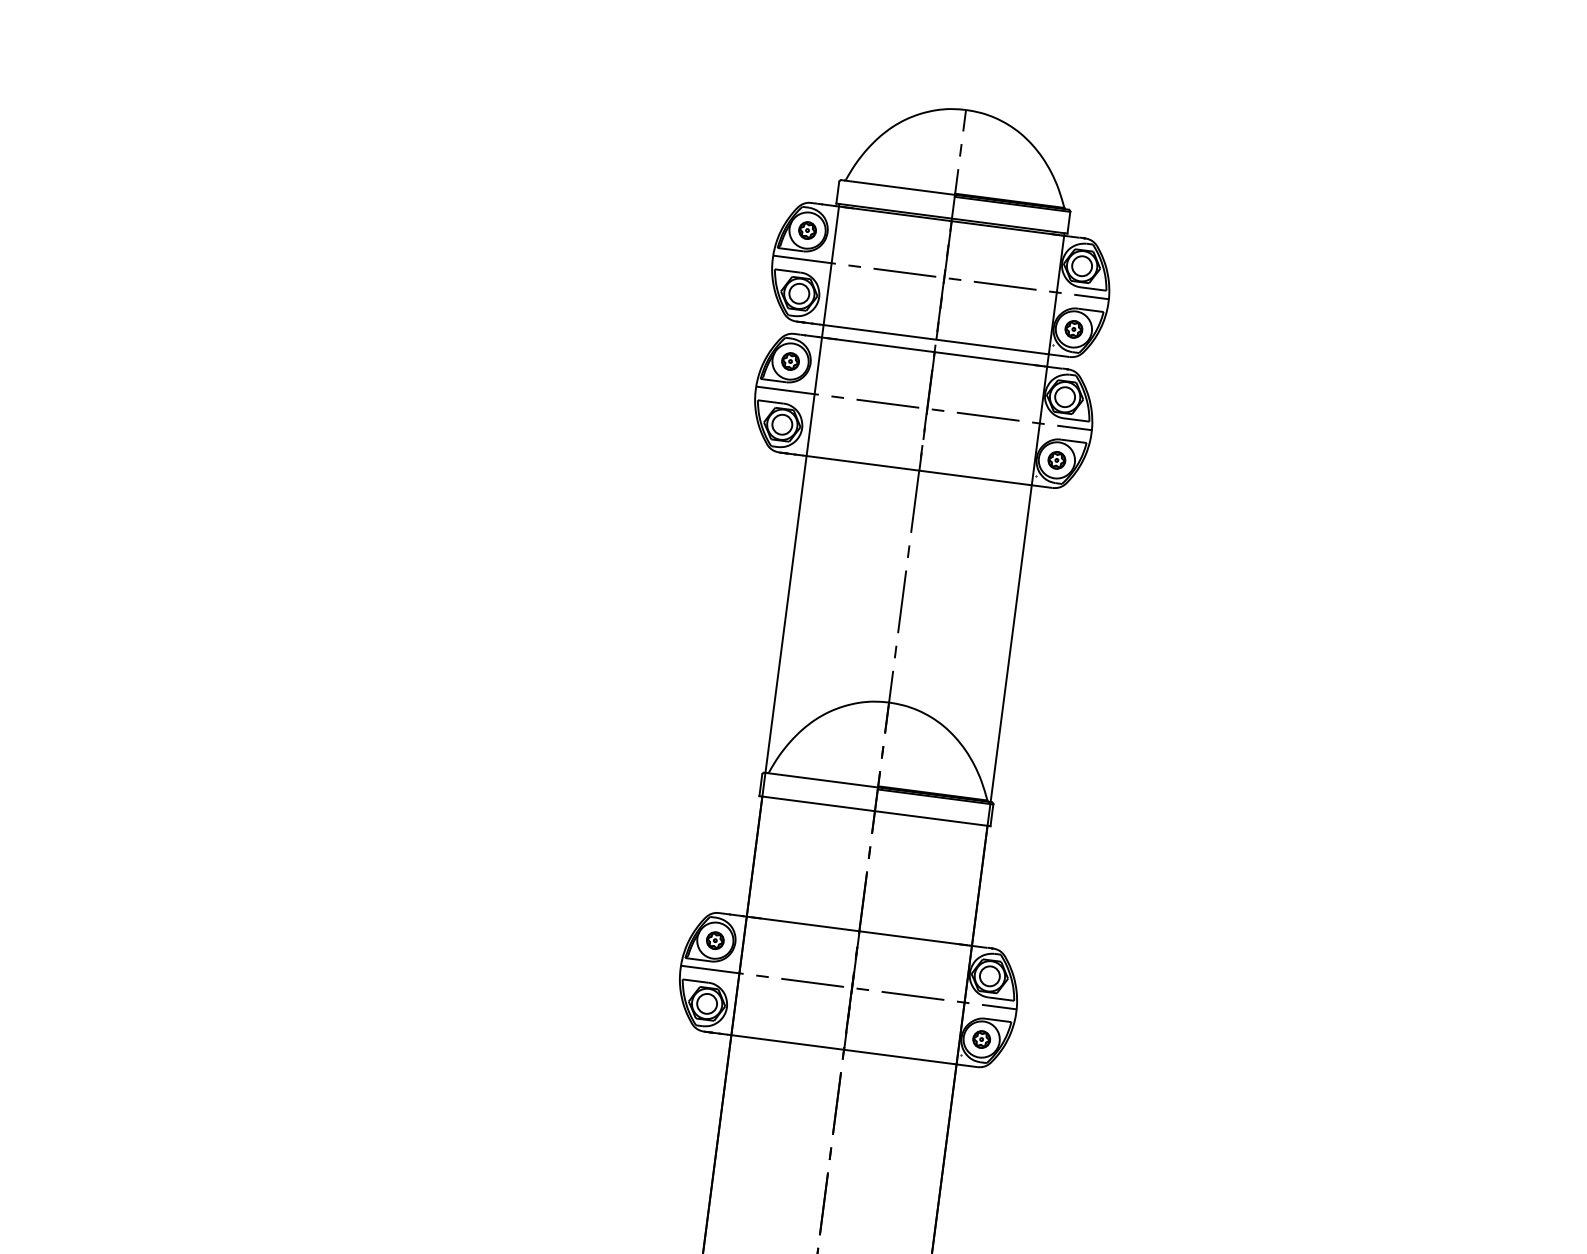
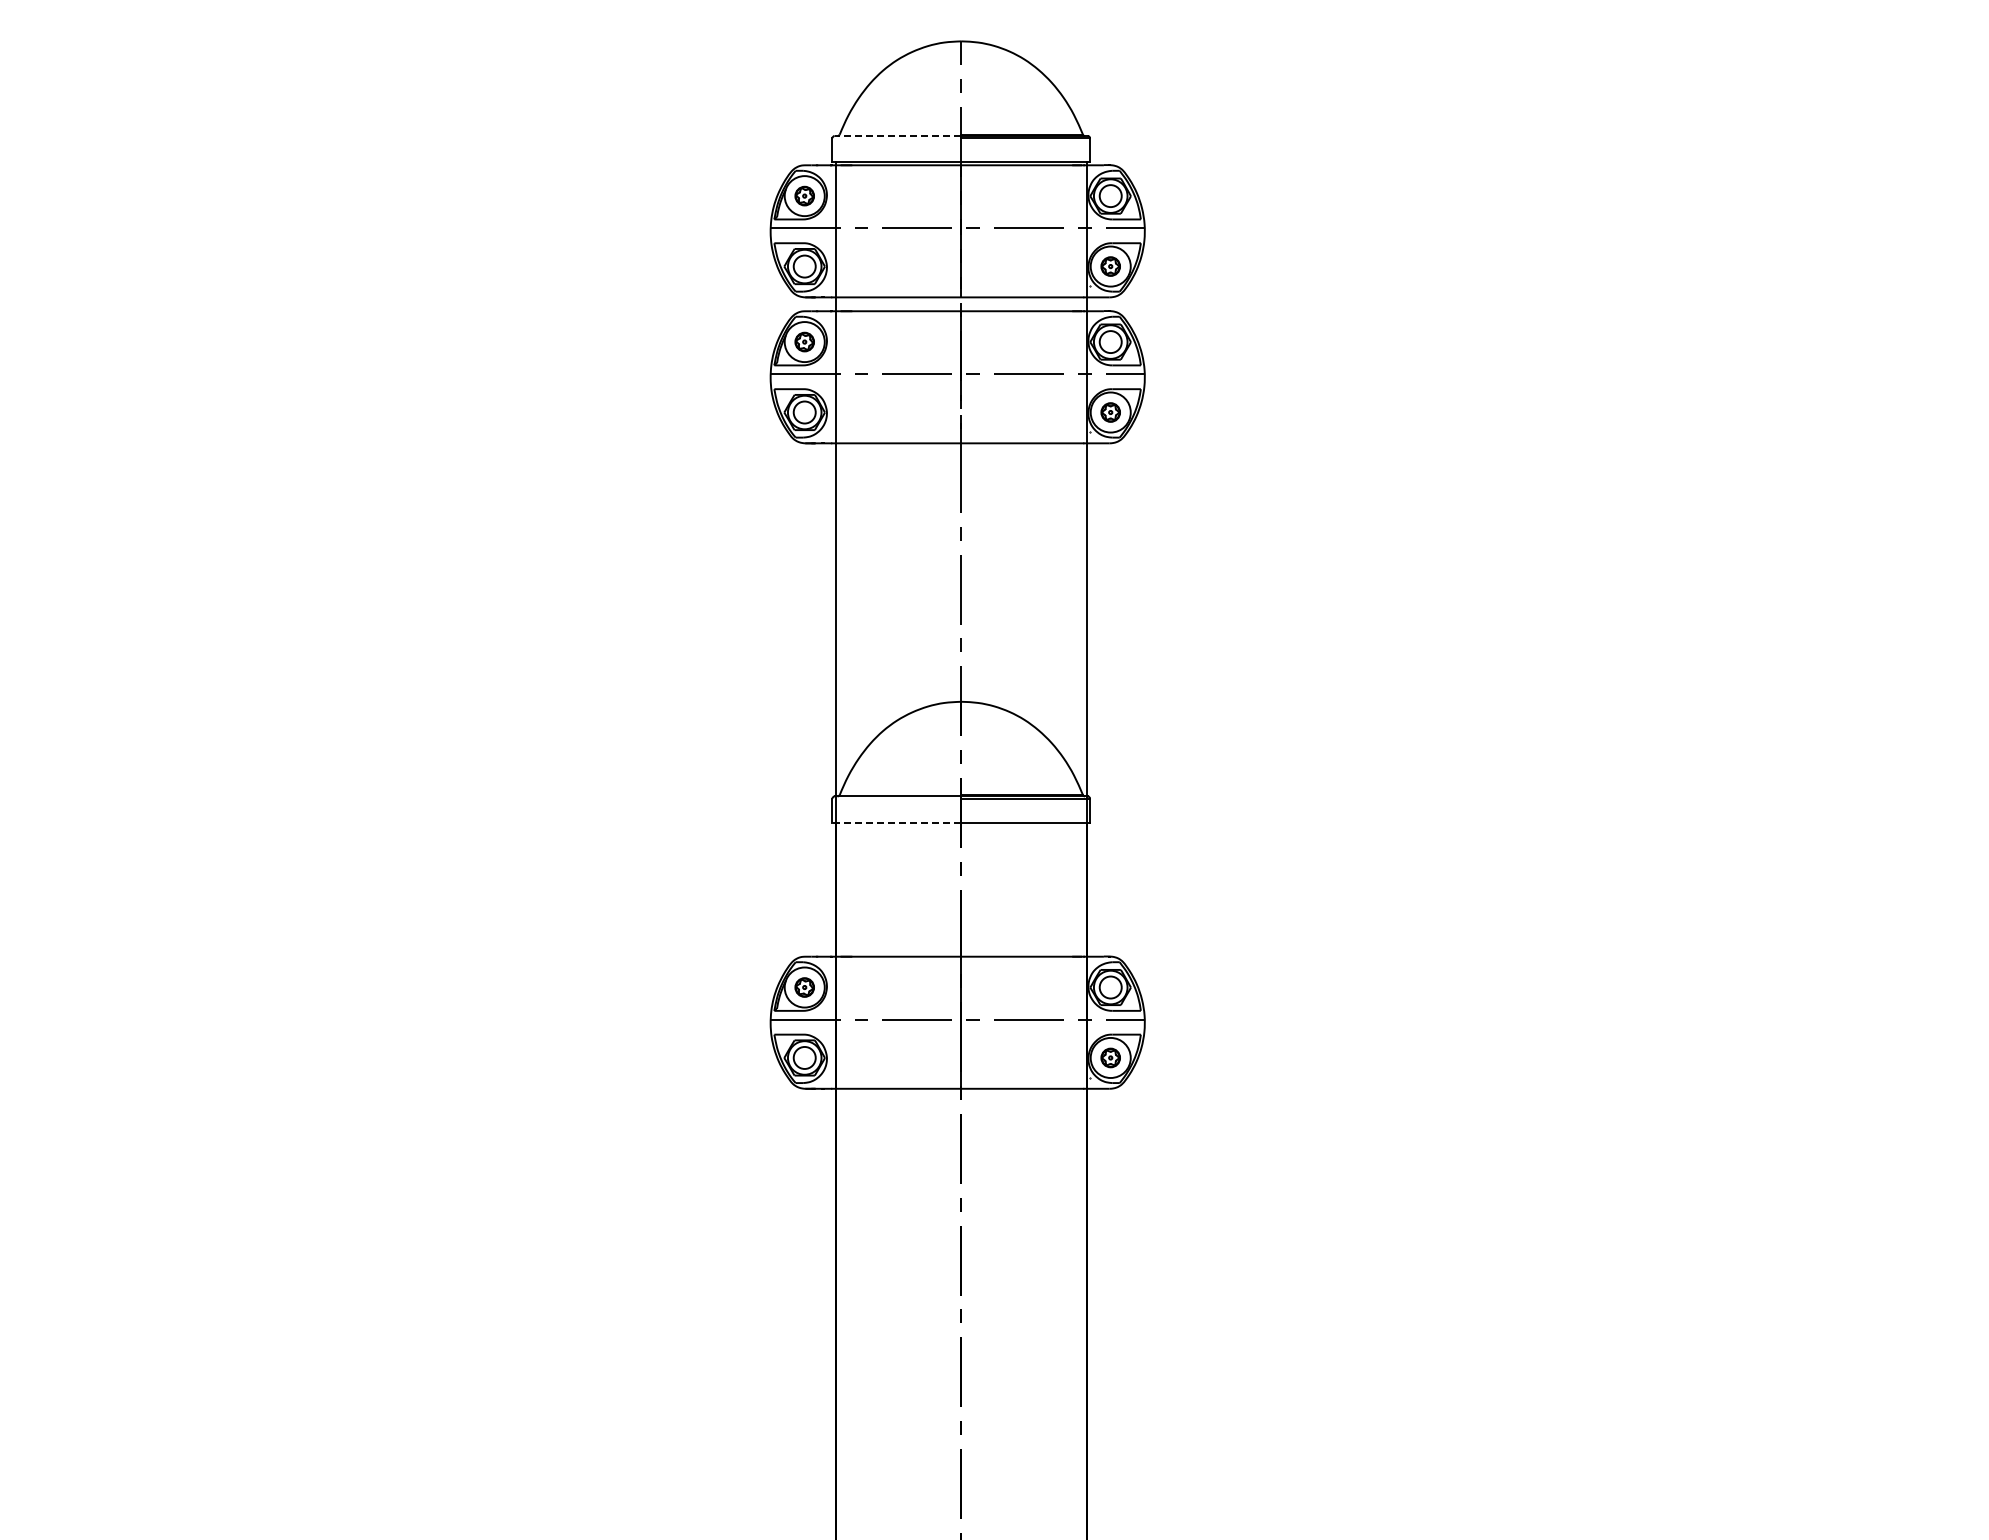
line: (897, 187) -> (897, 136), solid -> dashed
line: (816, 803) -> (896, 822), solid -> dashed

